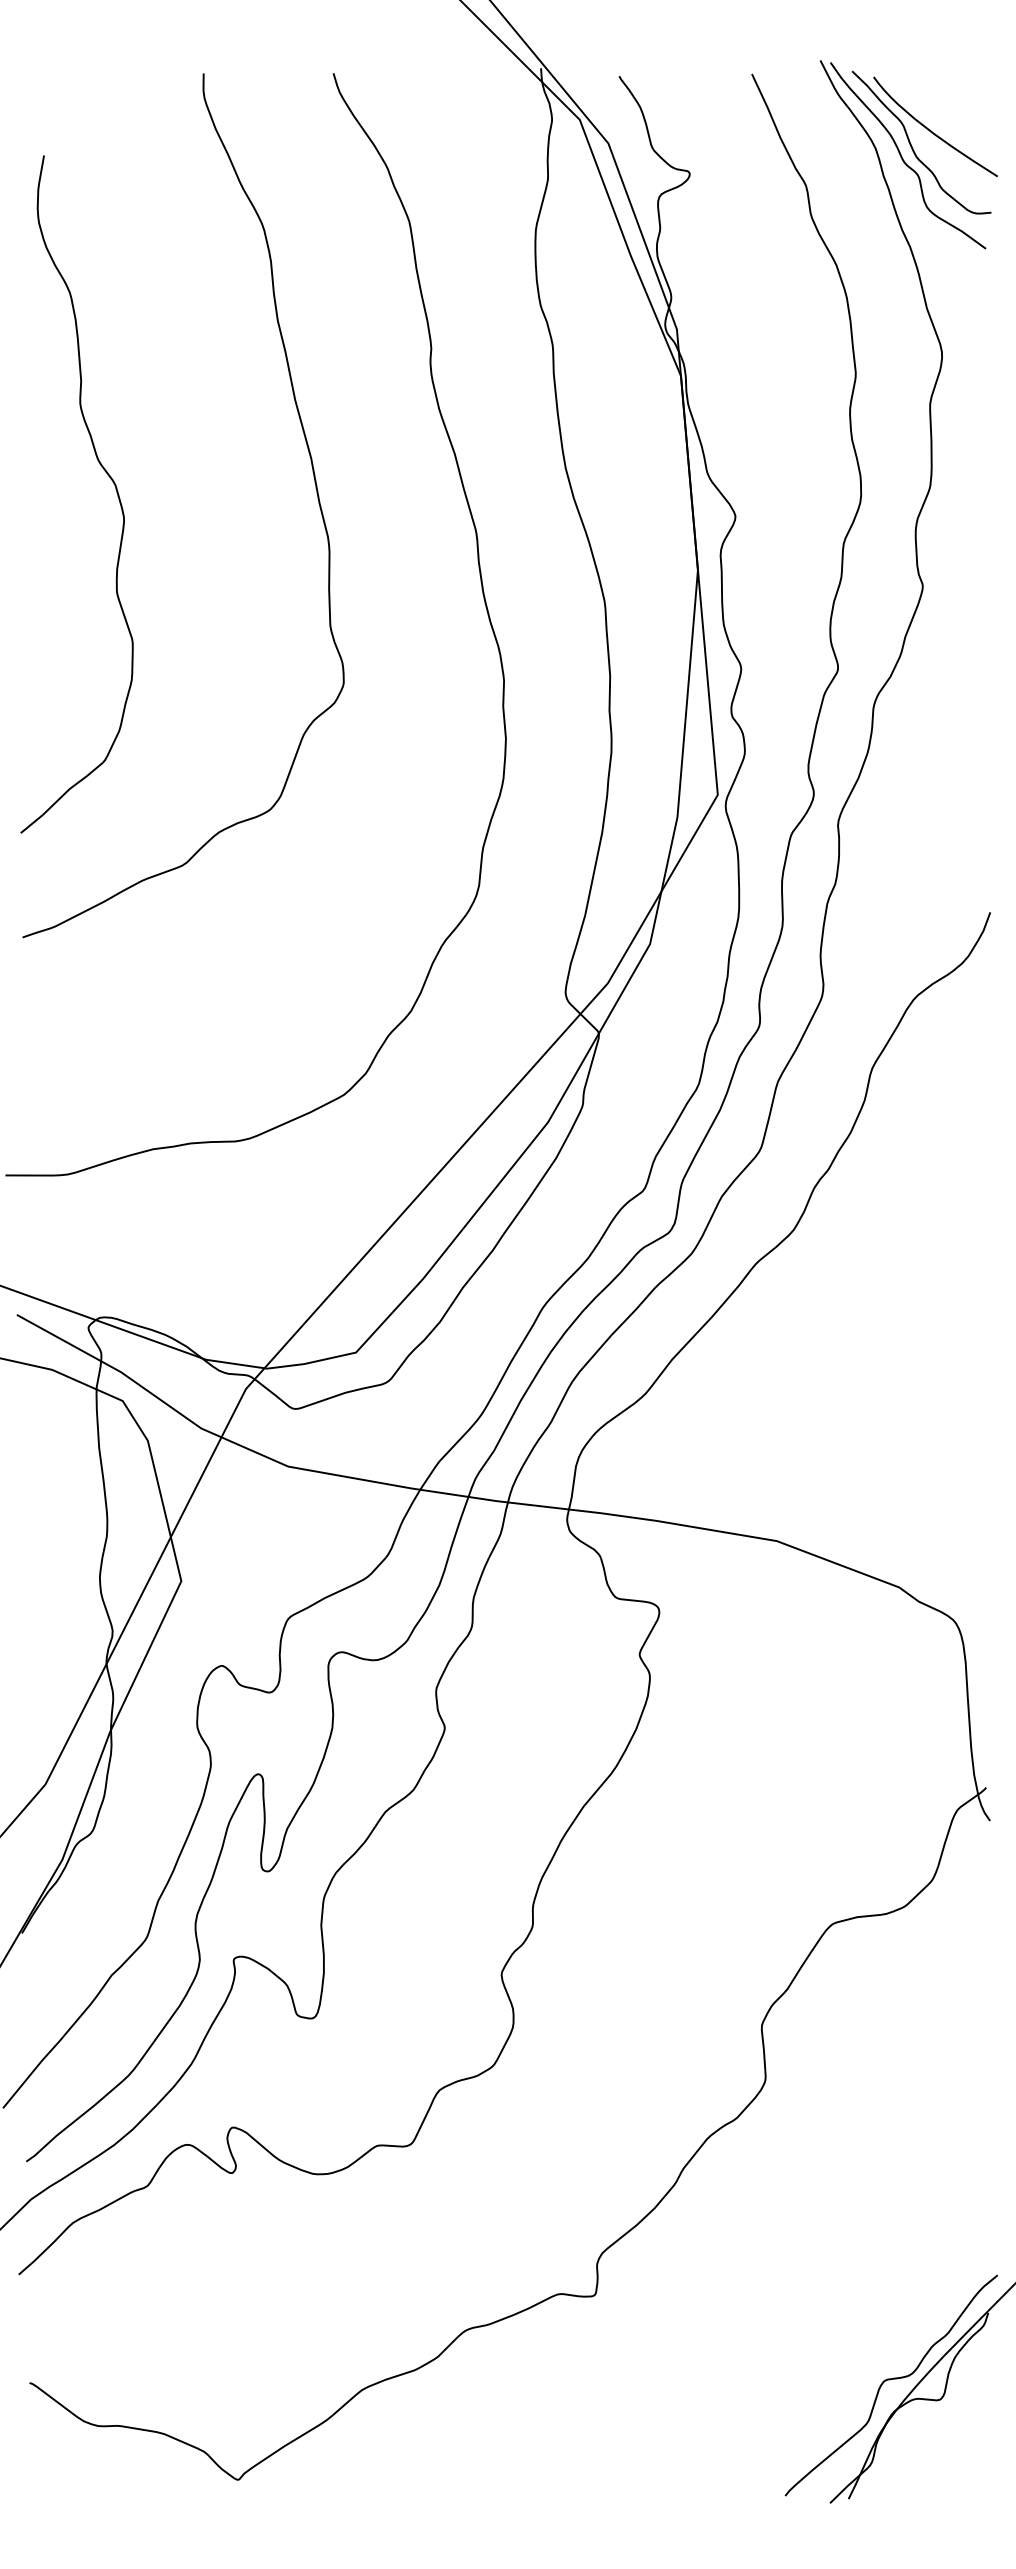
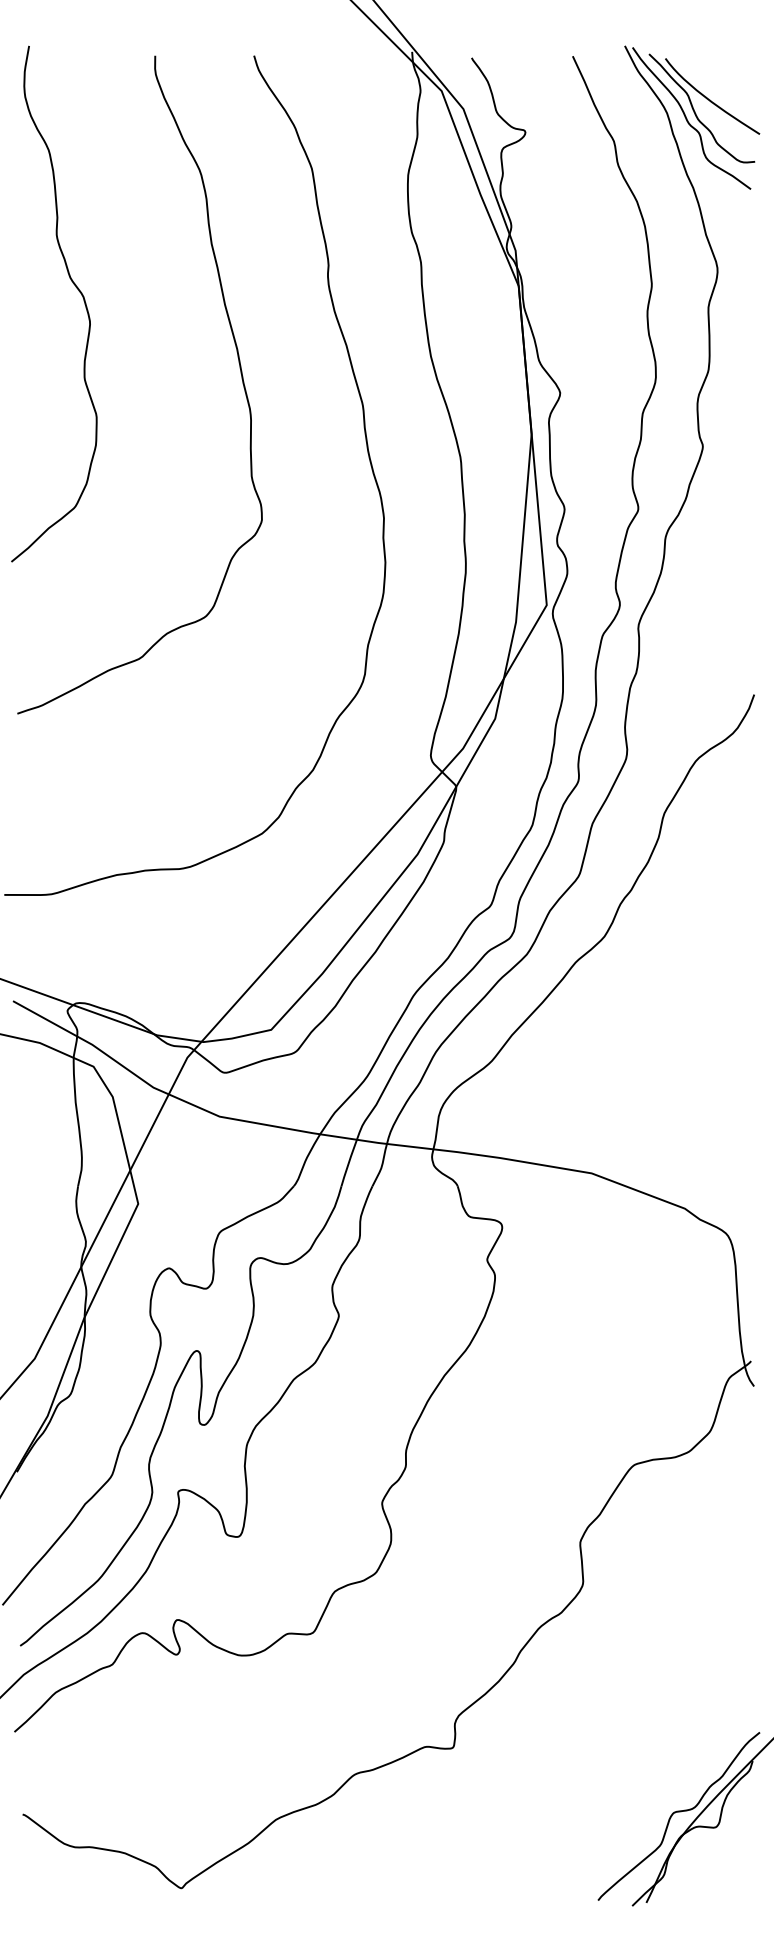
curve: (107, 475) -> (77, 289), moved

